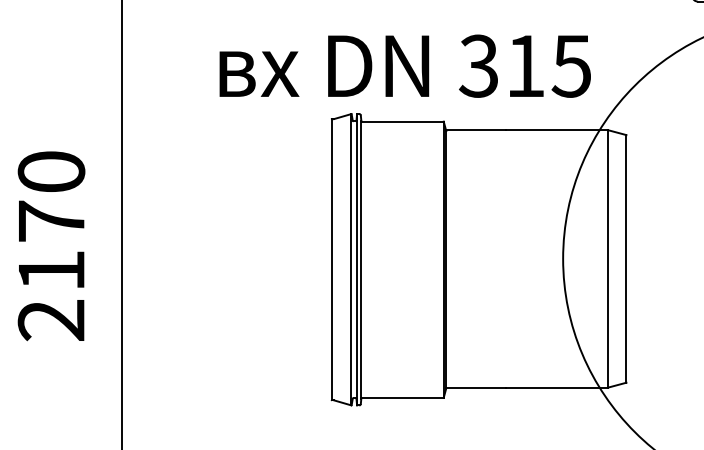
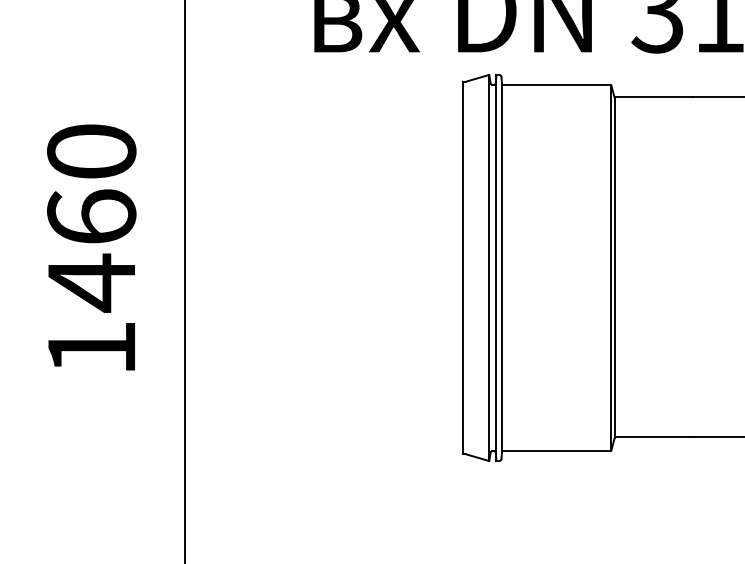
text: (51, 270) -> (91, 282), 2170 -> 1460

